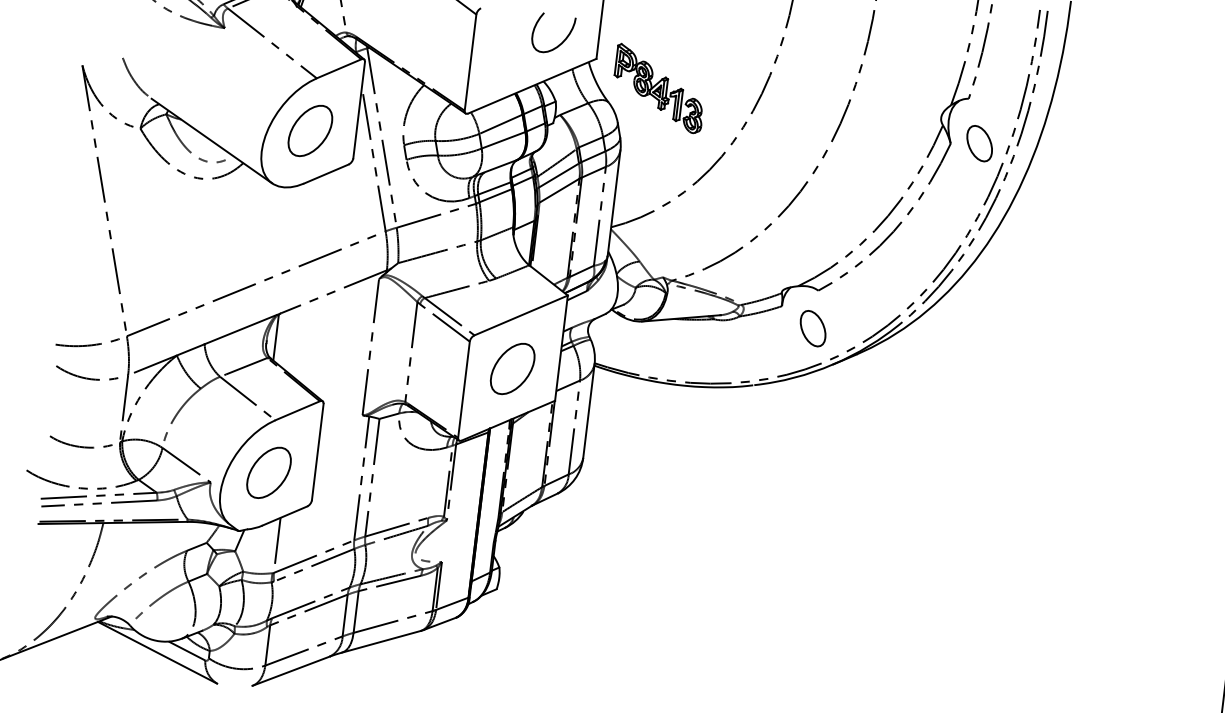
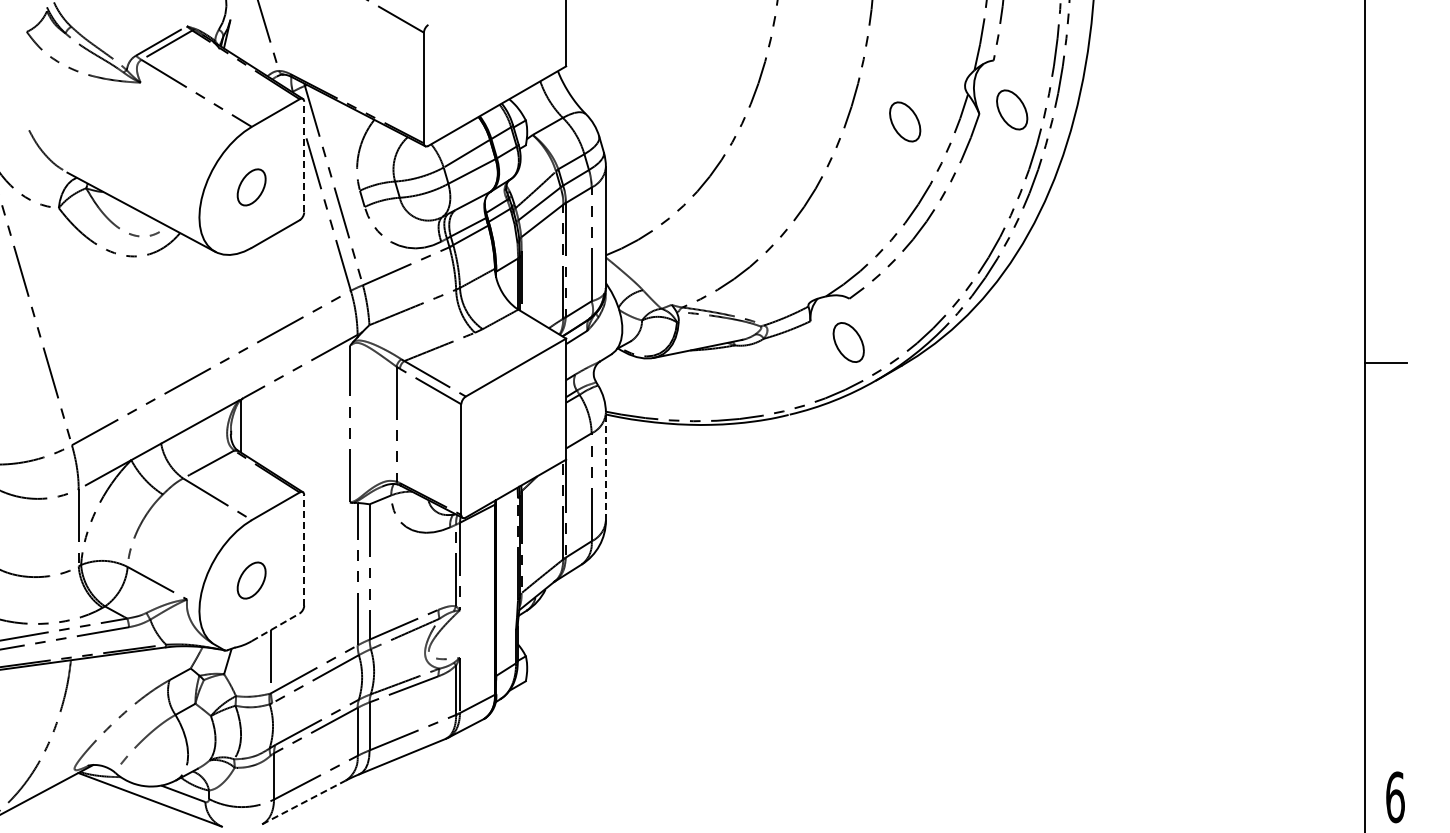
curve: (562, 40) -> (525, 50), removed
part: (659, 88) -> (641, 91), removed
line: (359, 109) -> (304, 156), solid -> dashed
part: (310, 131) -> (251, 187), size x0.6
part: (885, 142) -> (905, 121), added
part: (512, 369) -> (513, 429), removed
line: (588, 410) -> (605, 466), solid -> dashed
line: (318, 451) -> (304, 549), solid -> dashed
part: (268, 472) -> (251, 580), size x0.6
line: (284, 516) -> (275, 627), solid -> dashed
line: (291, 671) -> (304, 802), solid -> dashed

